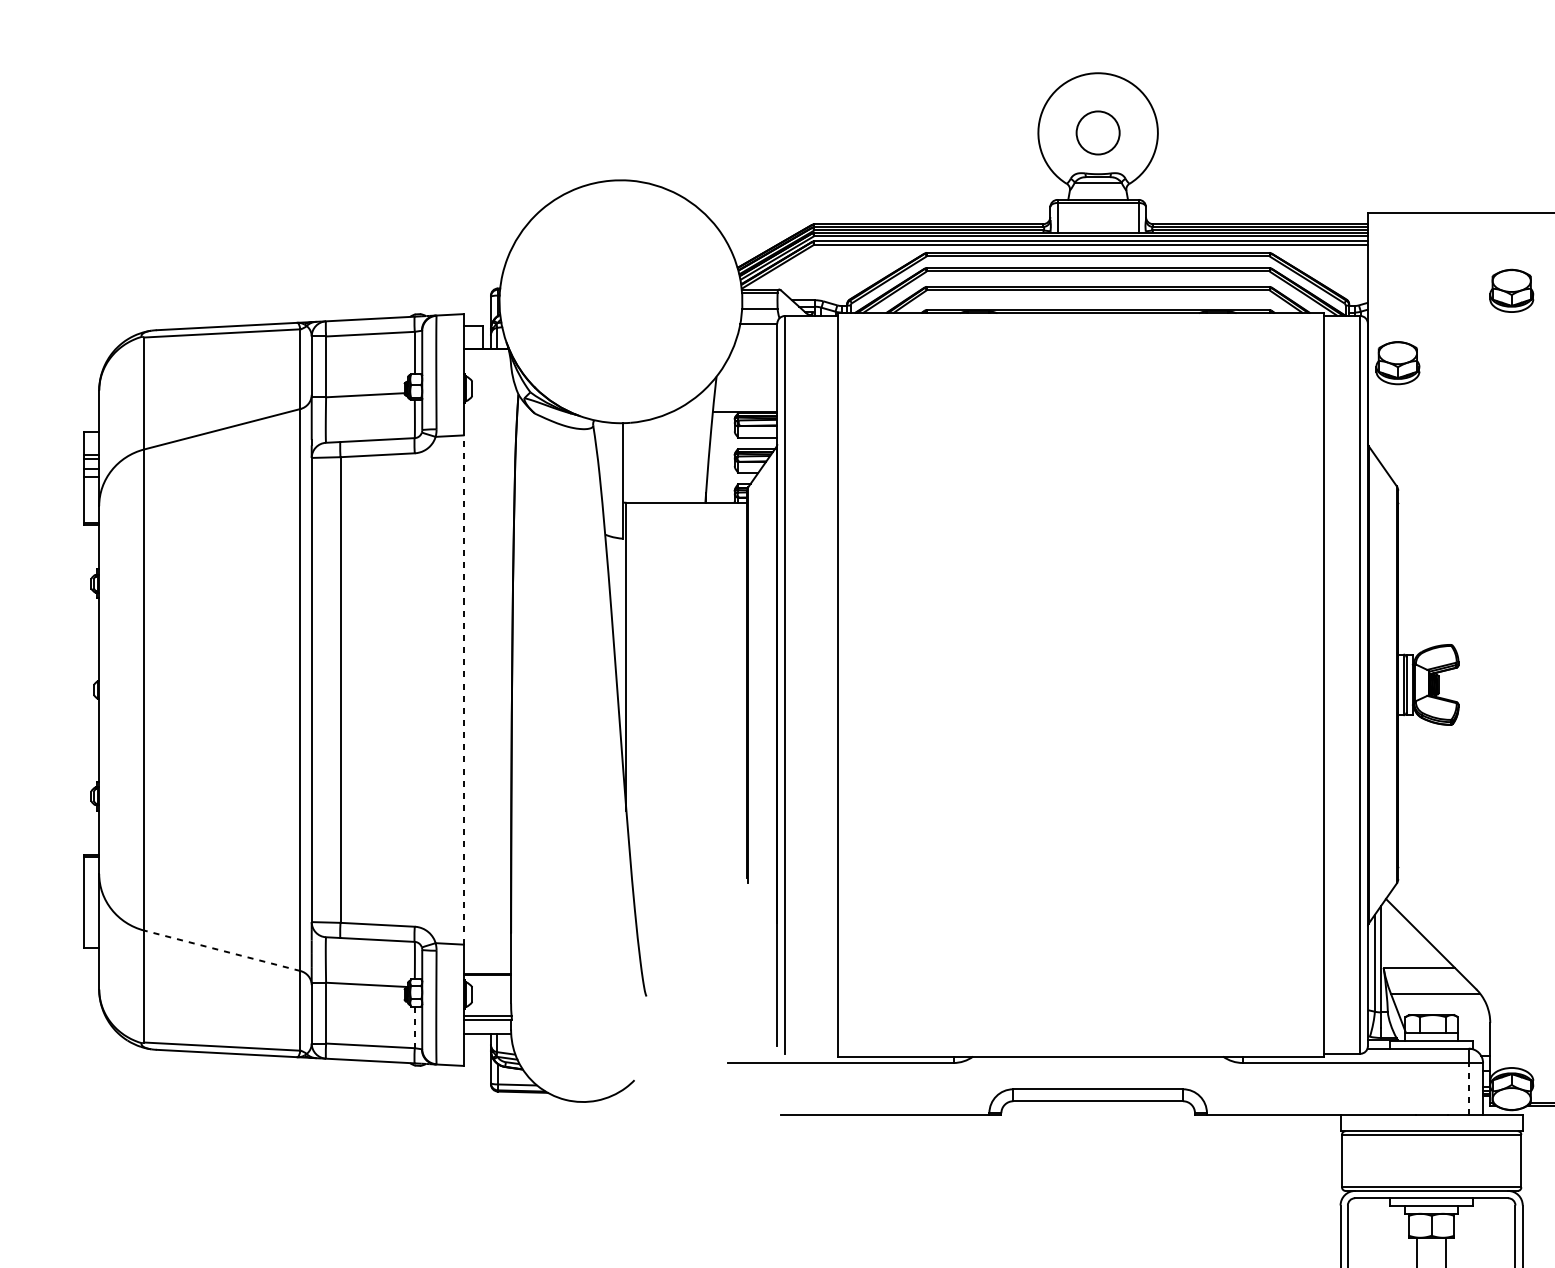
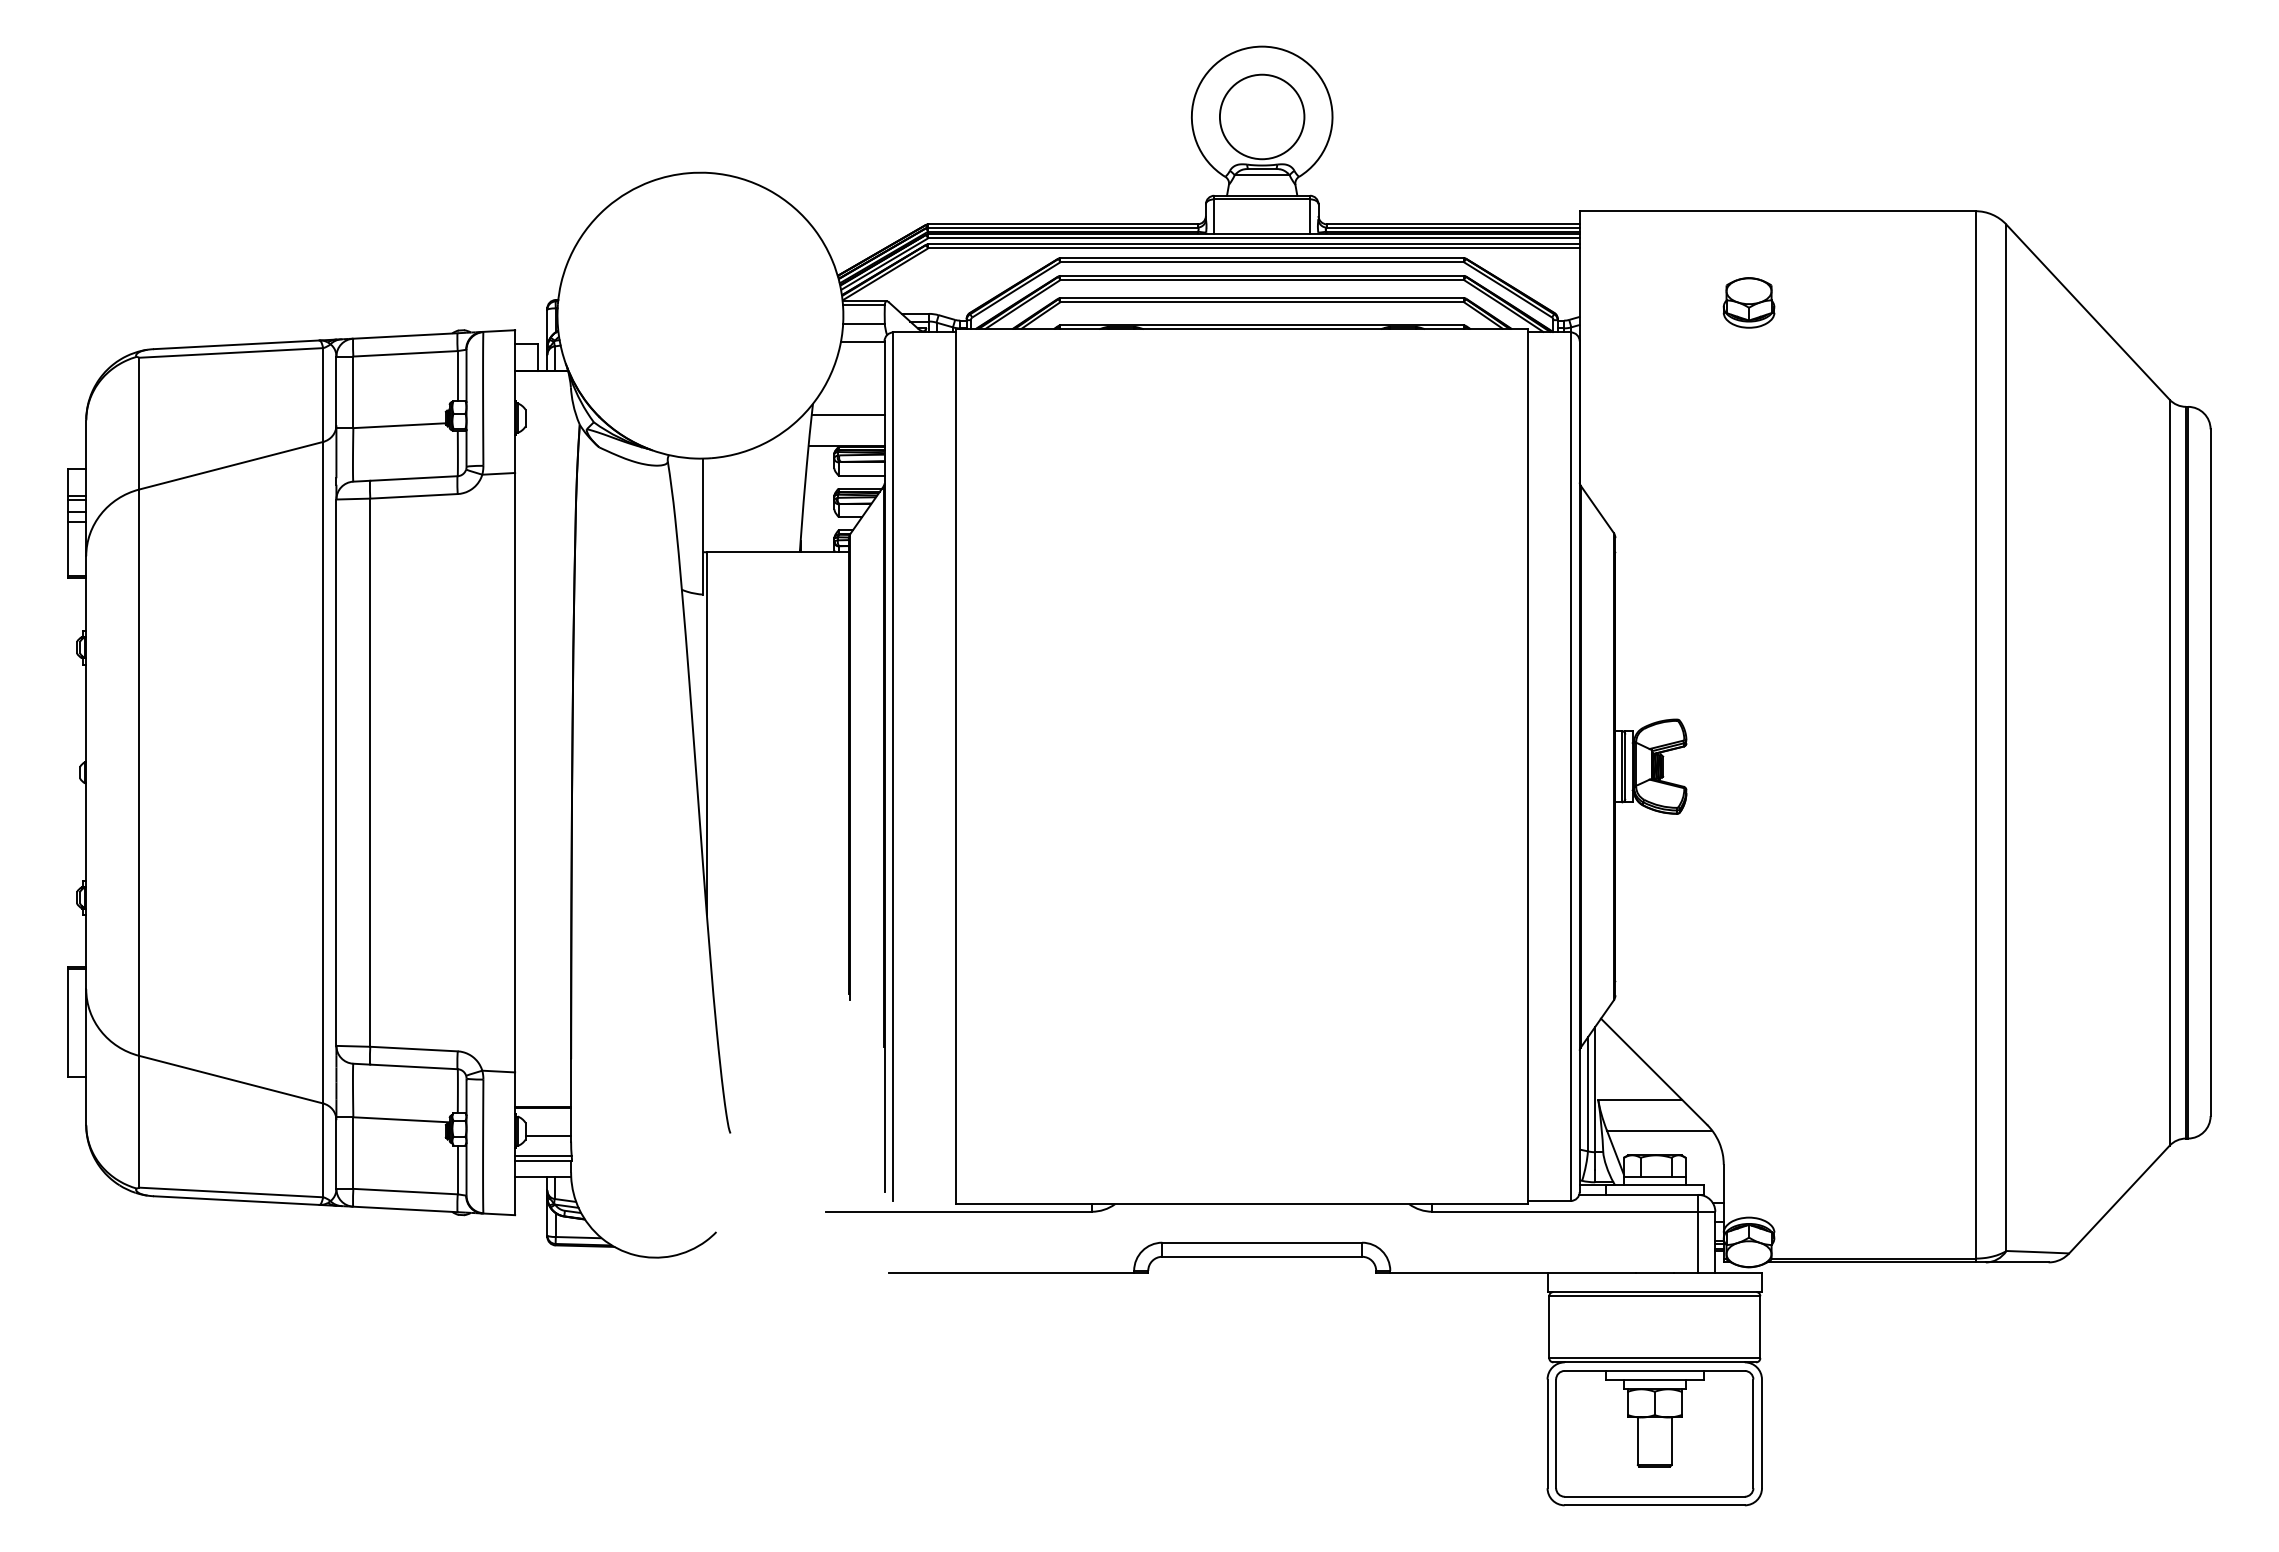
circle: (1097, 132) -> (1261, 116), size x1.67
part: (1397, 362) -> (1614, 387), removed
line: (745, 385) -> (847, 414), added
line: (463, 689) -> (515, 772), dashed -> solid
line: (221, 950) -> (230, 1079), dashed -> solid
line: (491, 999) -> (548, 1136), added
line: (414, 1027) -> (457, 1170), dashed -> solid
line: (1468, 1089) -> (1698, 1242), dashed -> solid

